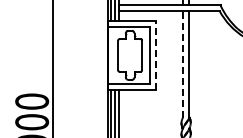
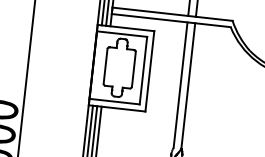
line: (155, 55) -> (149, 71), dashed -> solid
line: (182, 63) -> (180, 84), dashed -> solid

